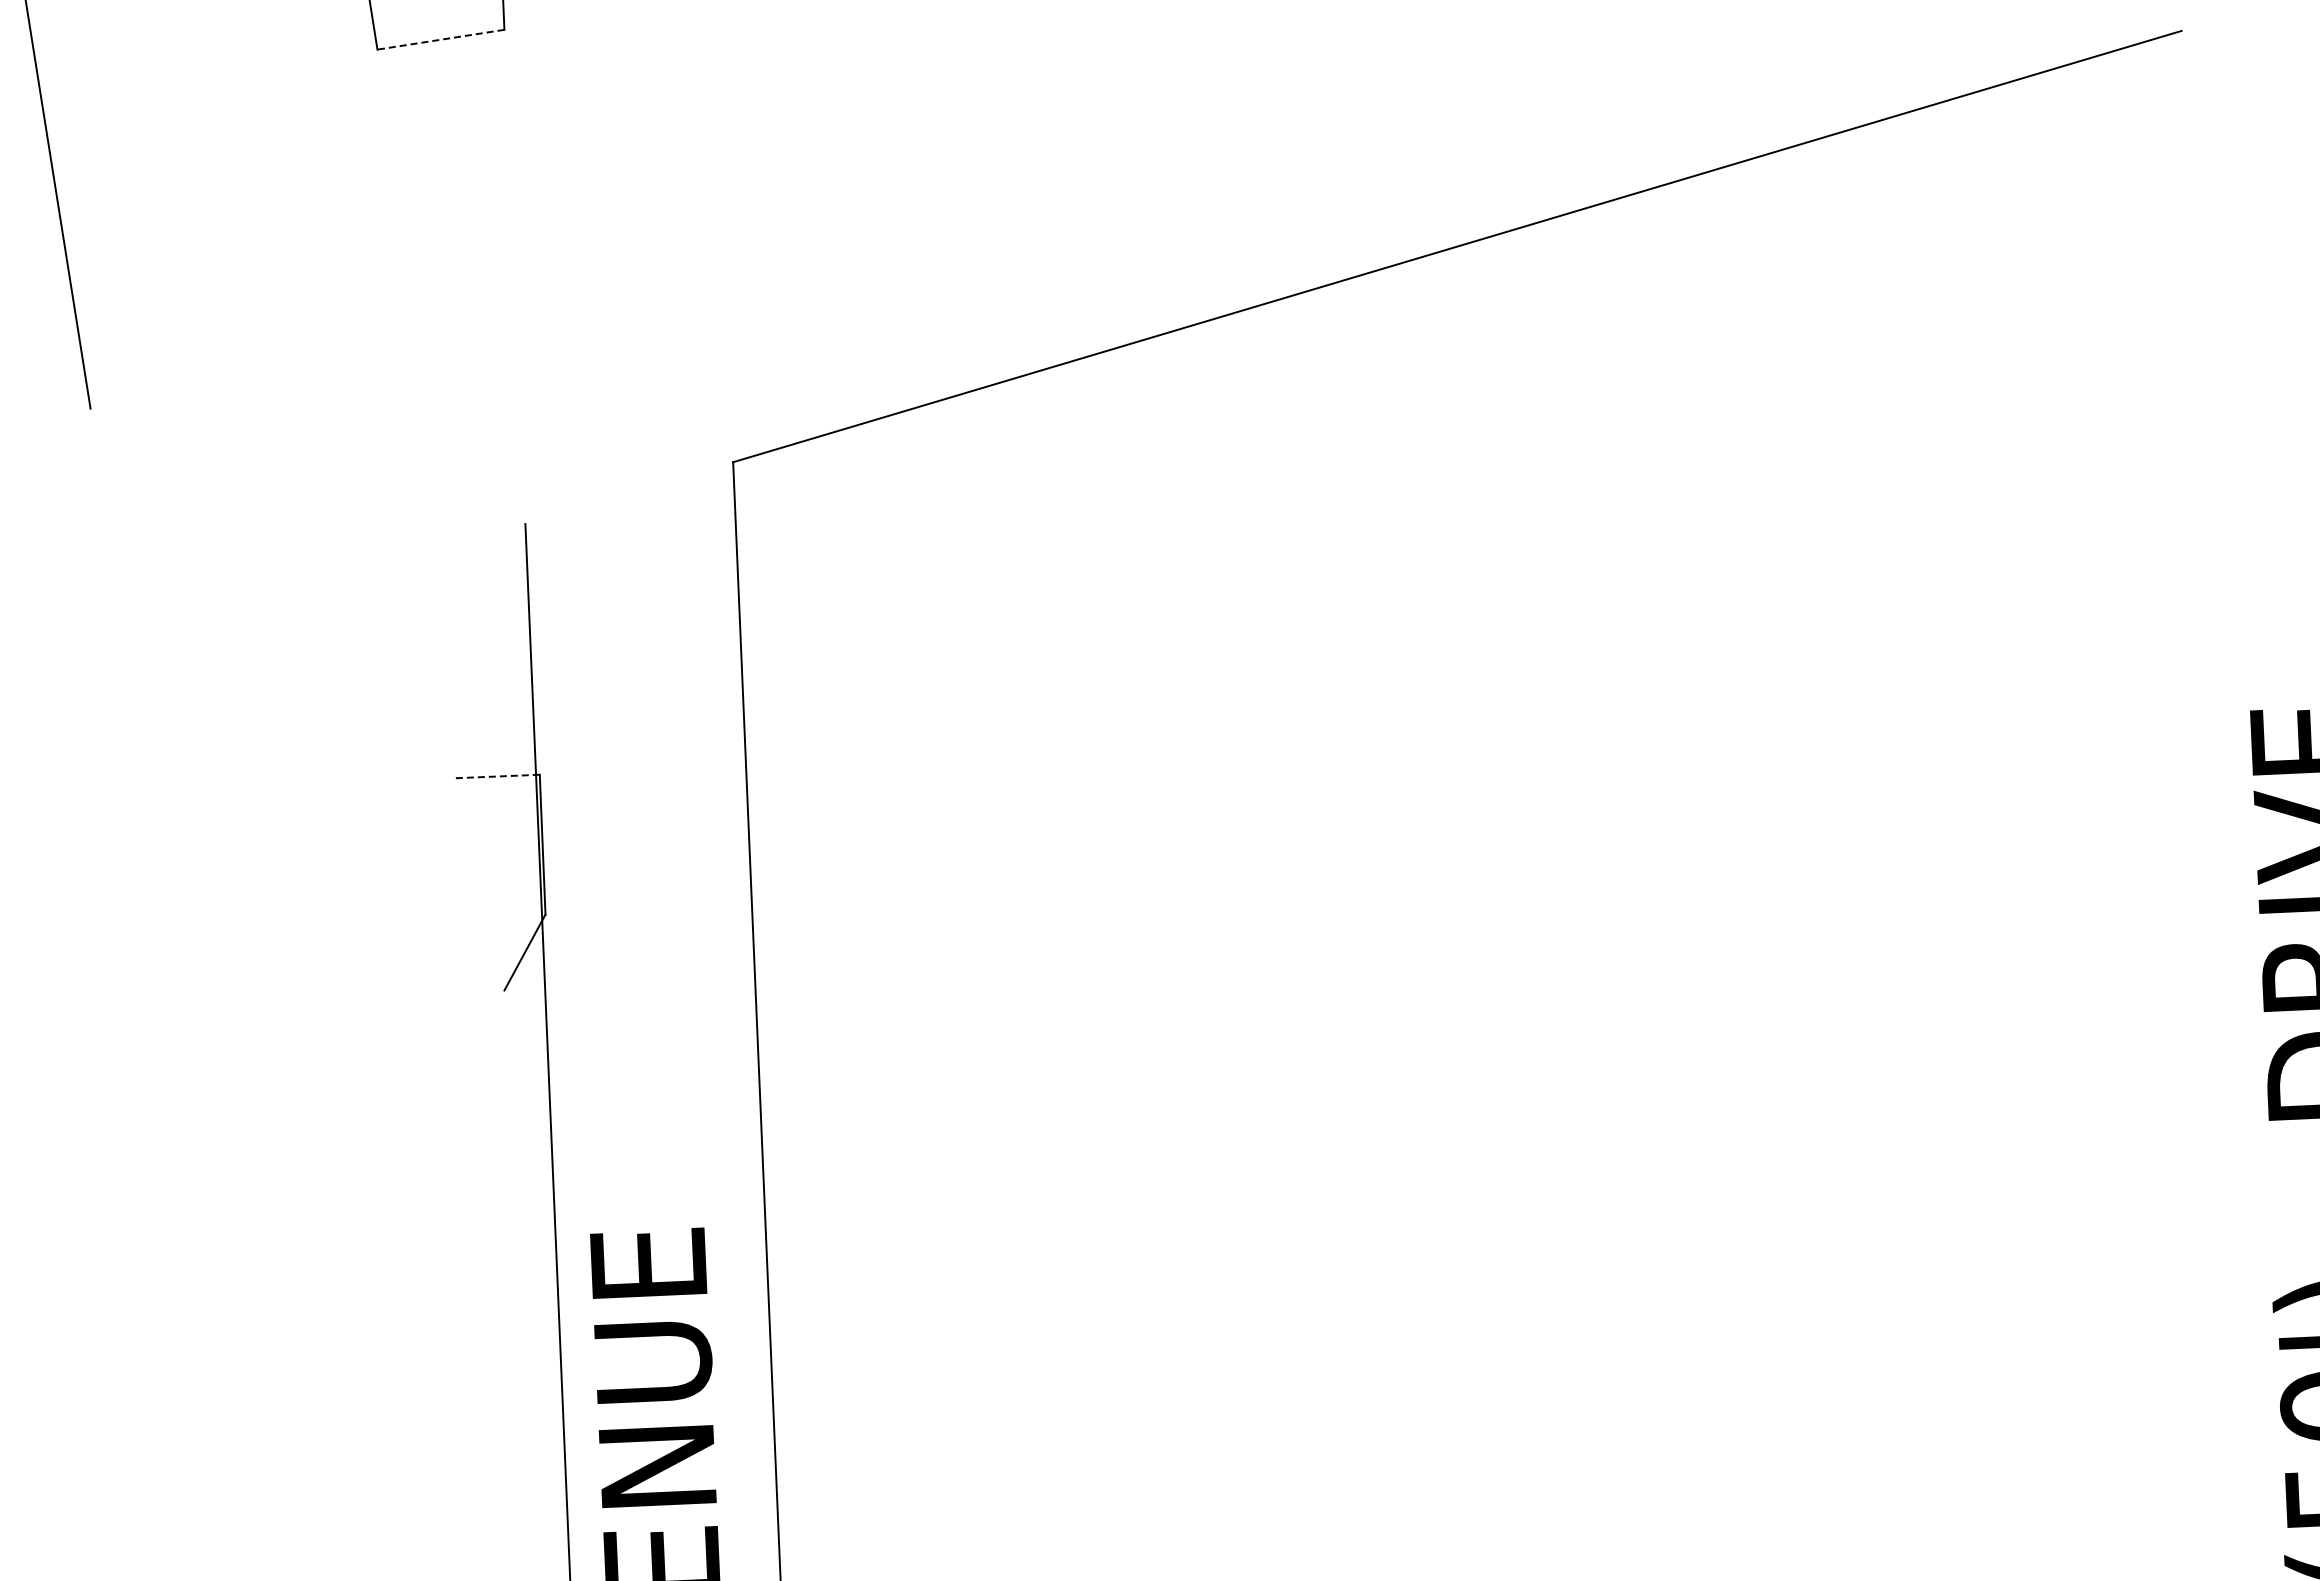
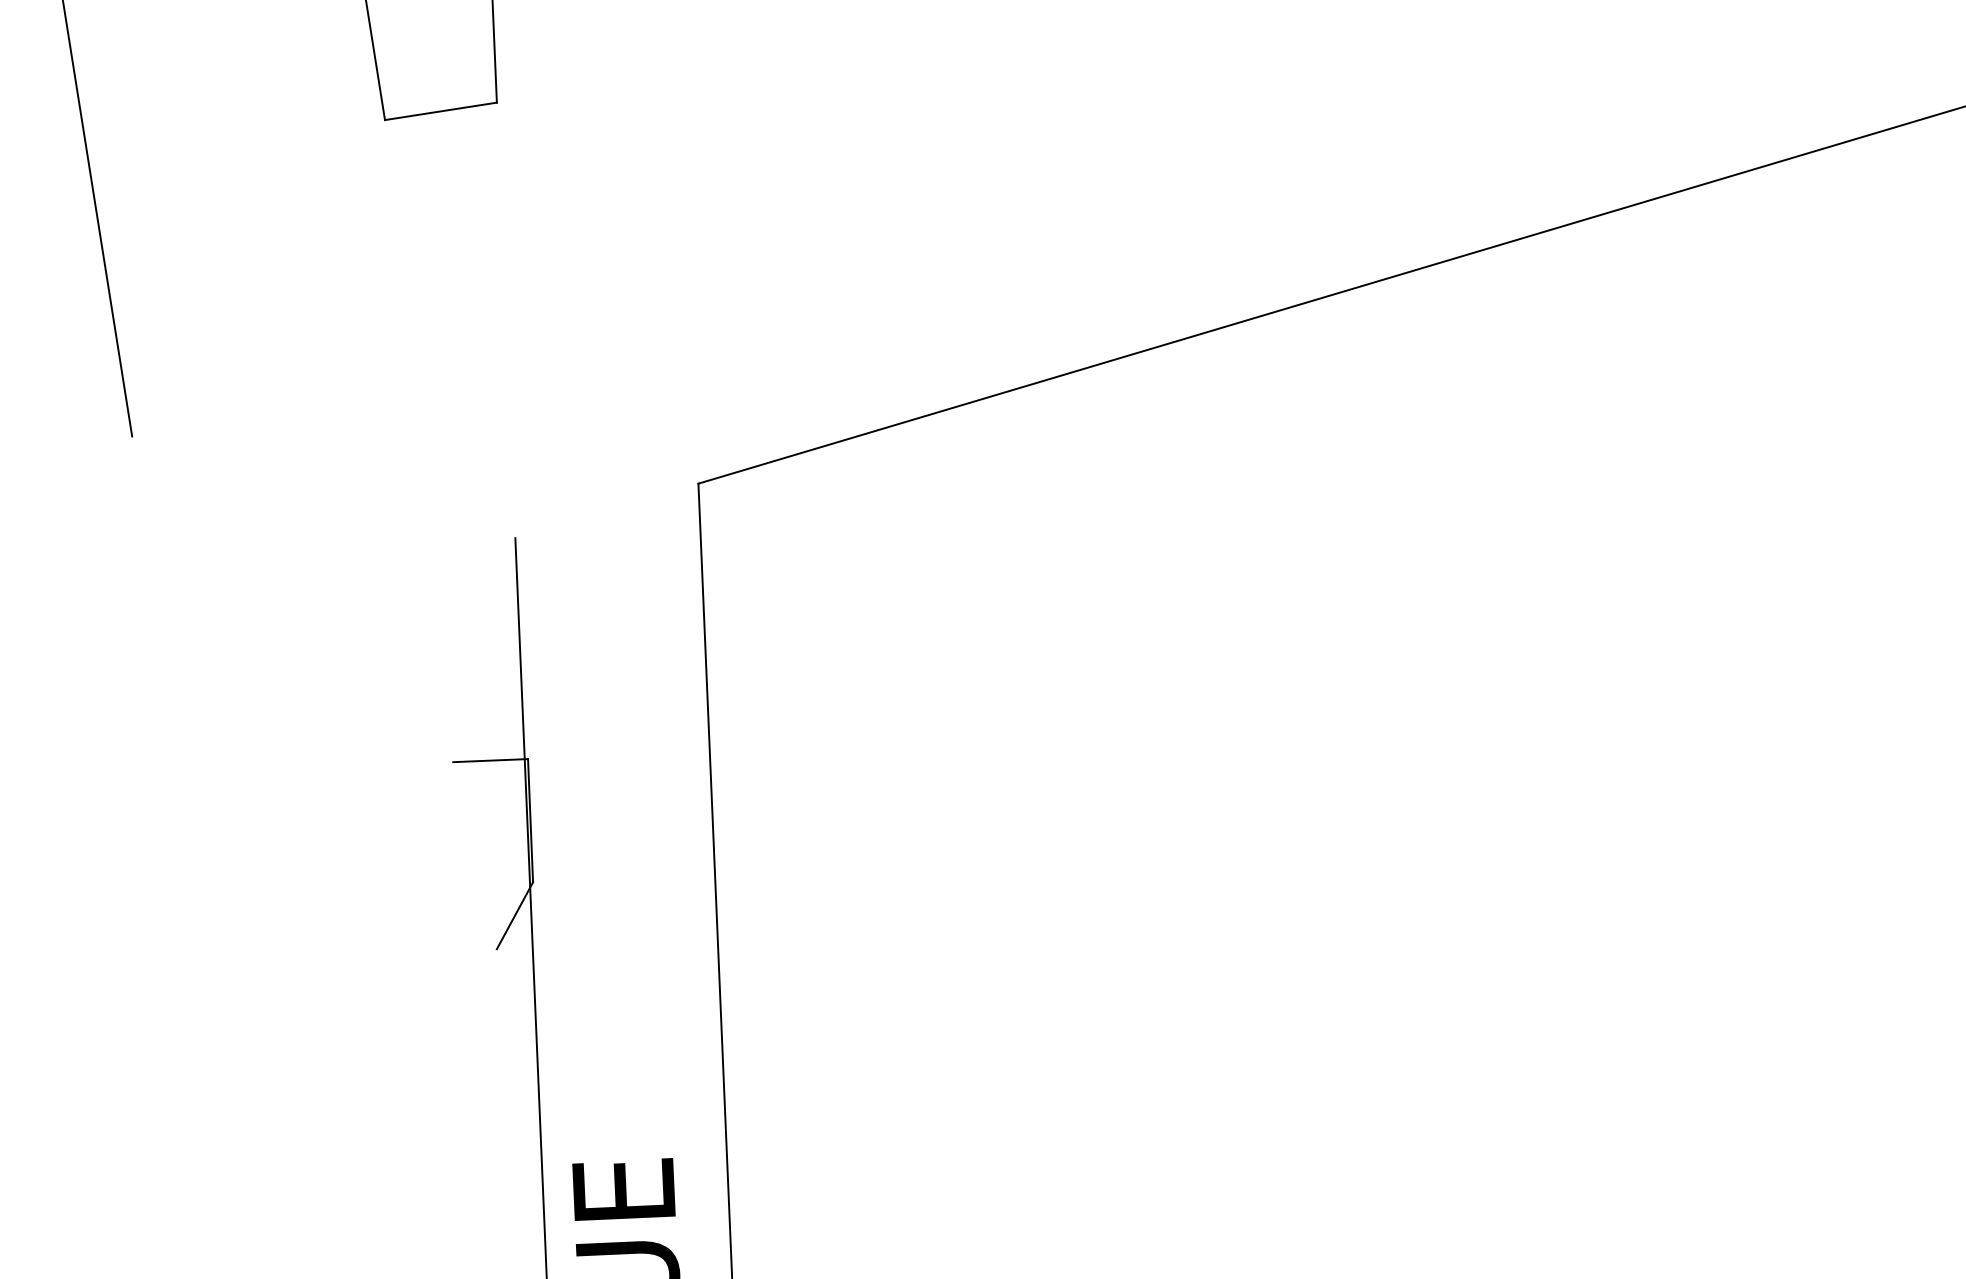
line: (440, 39) -> (440, 111), dashed -> solid
line: (496, 776) -> (489, 760), dashed -> solid

